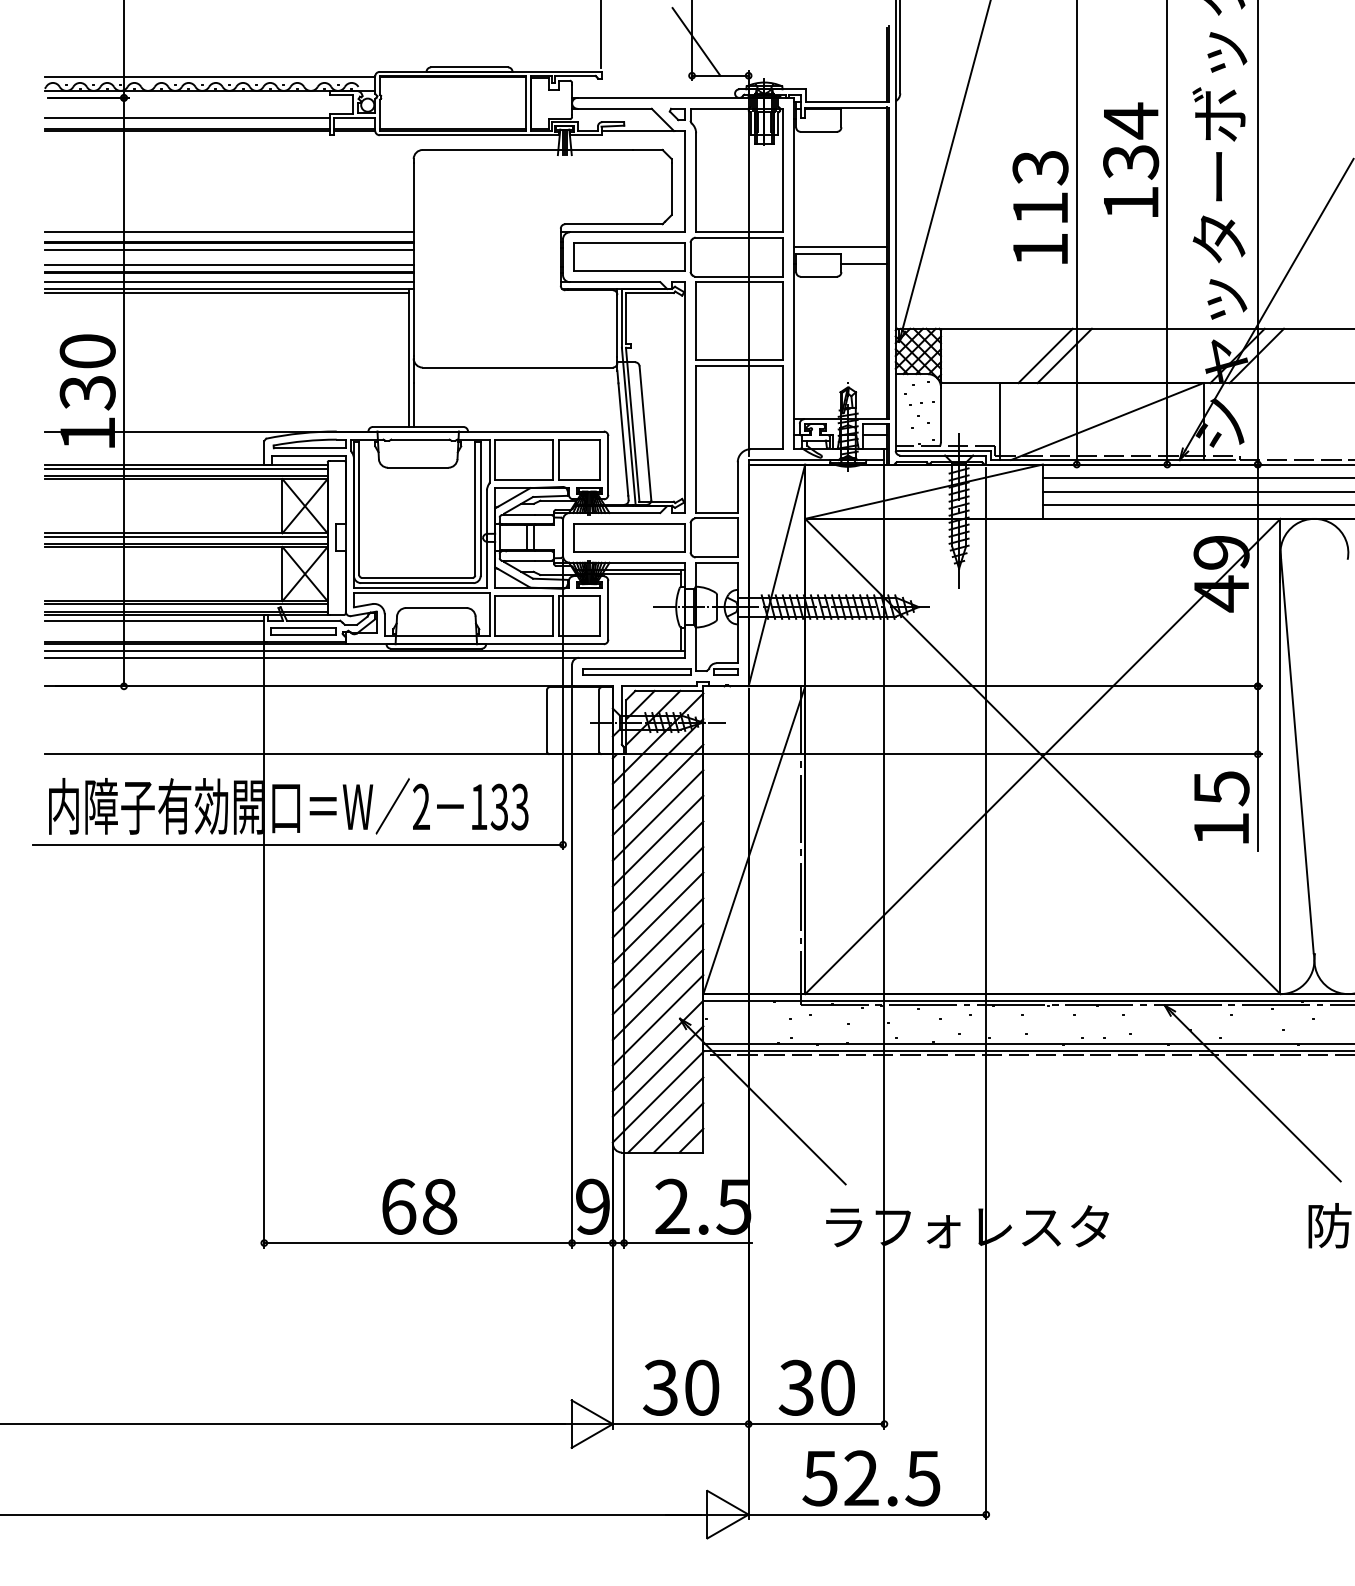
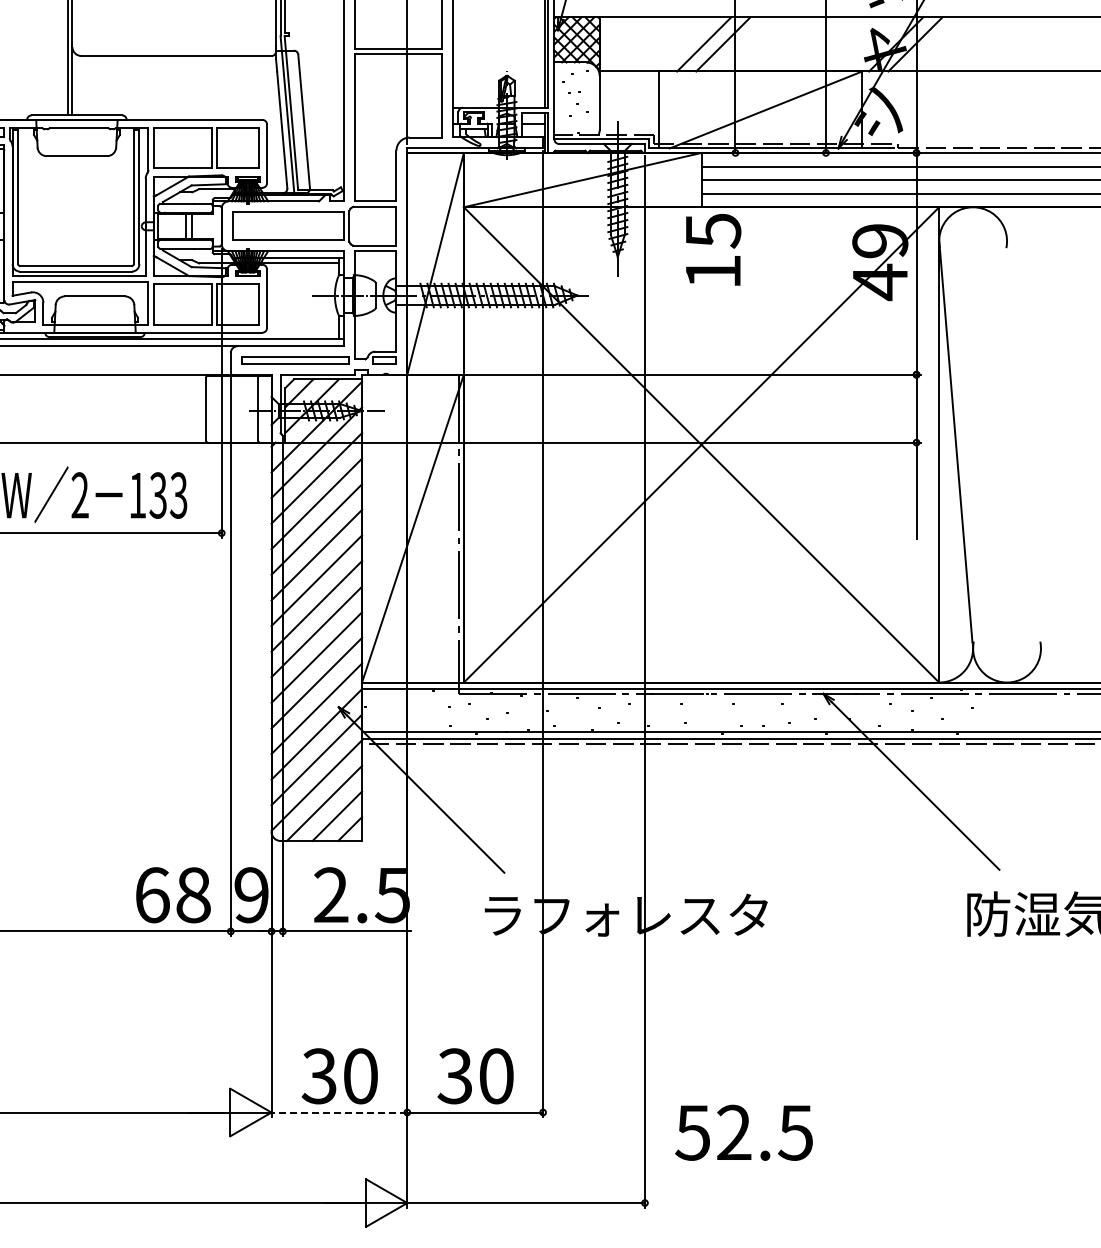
text: (1221, 807) -> (713, 249), moved
text: (419, 1206) -> (173, 894), moved
line: (680, 1424) -> (339, 1112), solid -> dashed
text: (871, 1478) -> (744, 1132), moved

